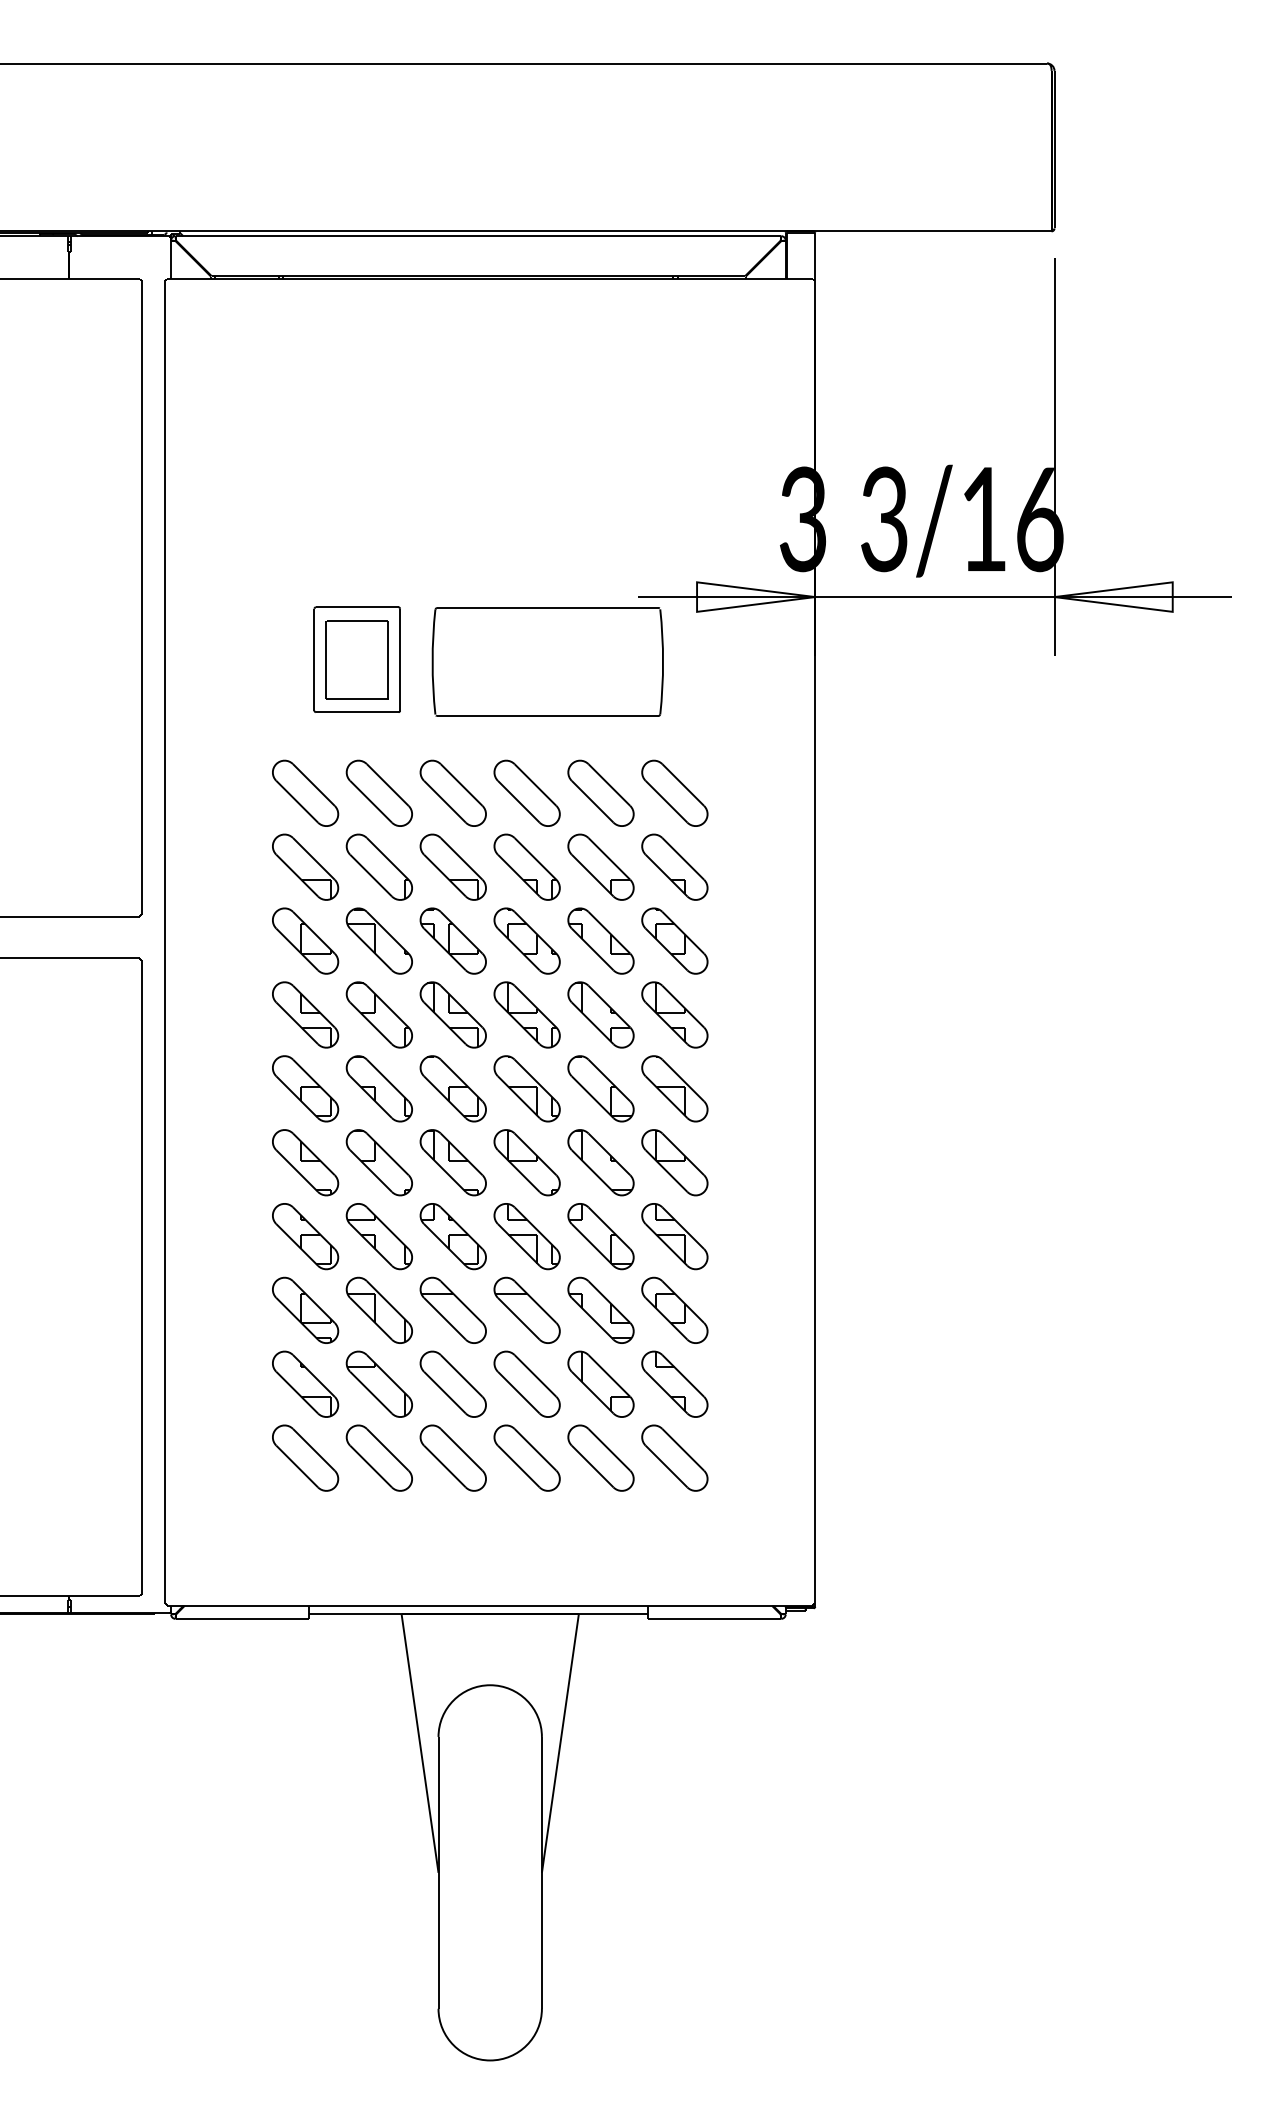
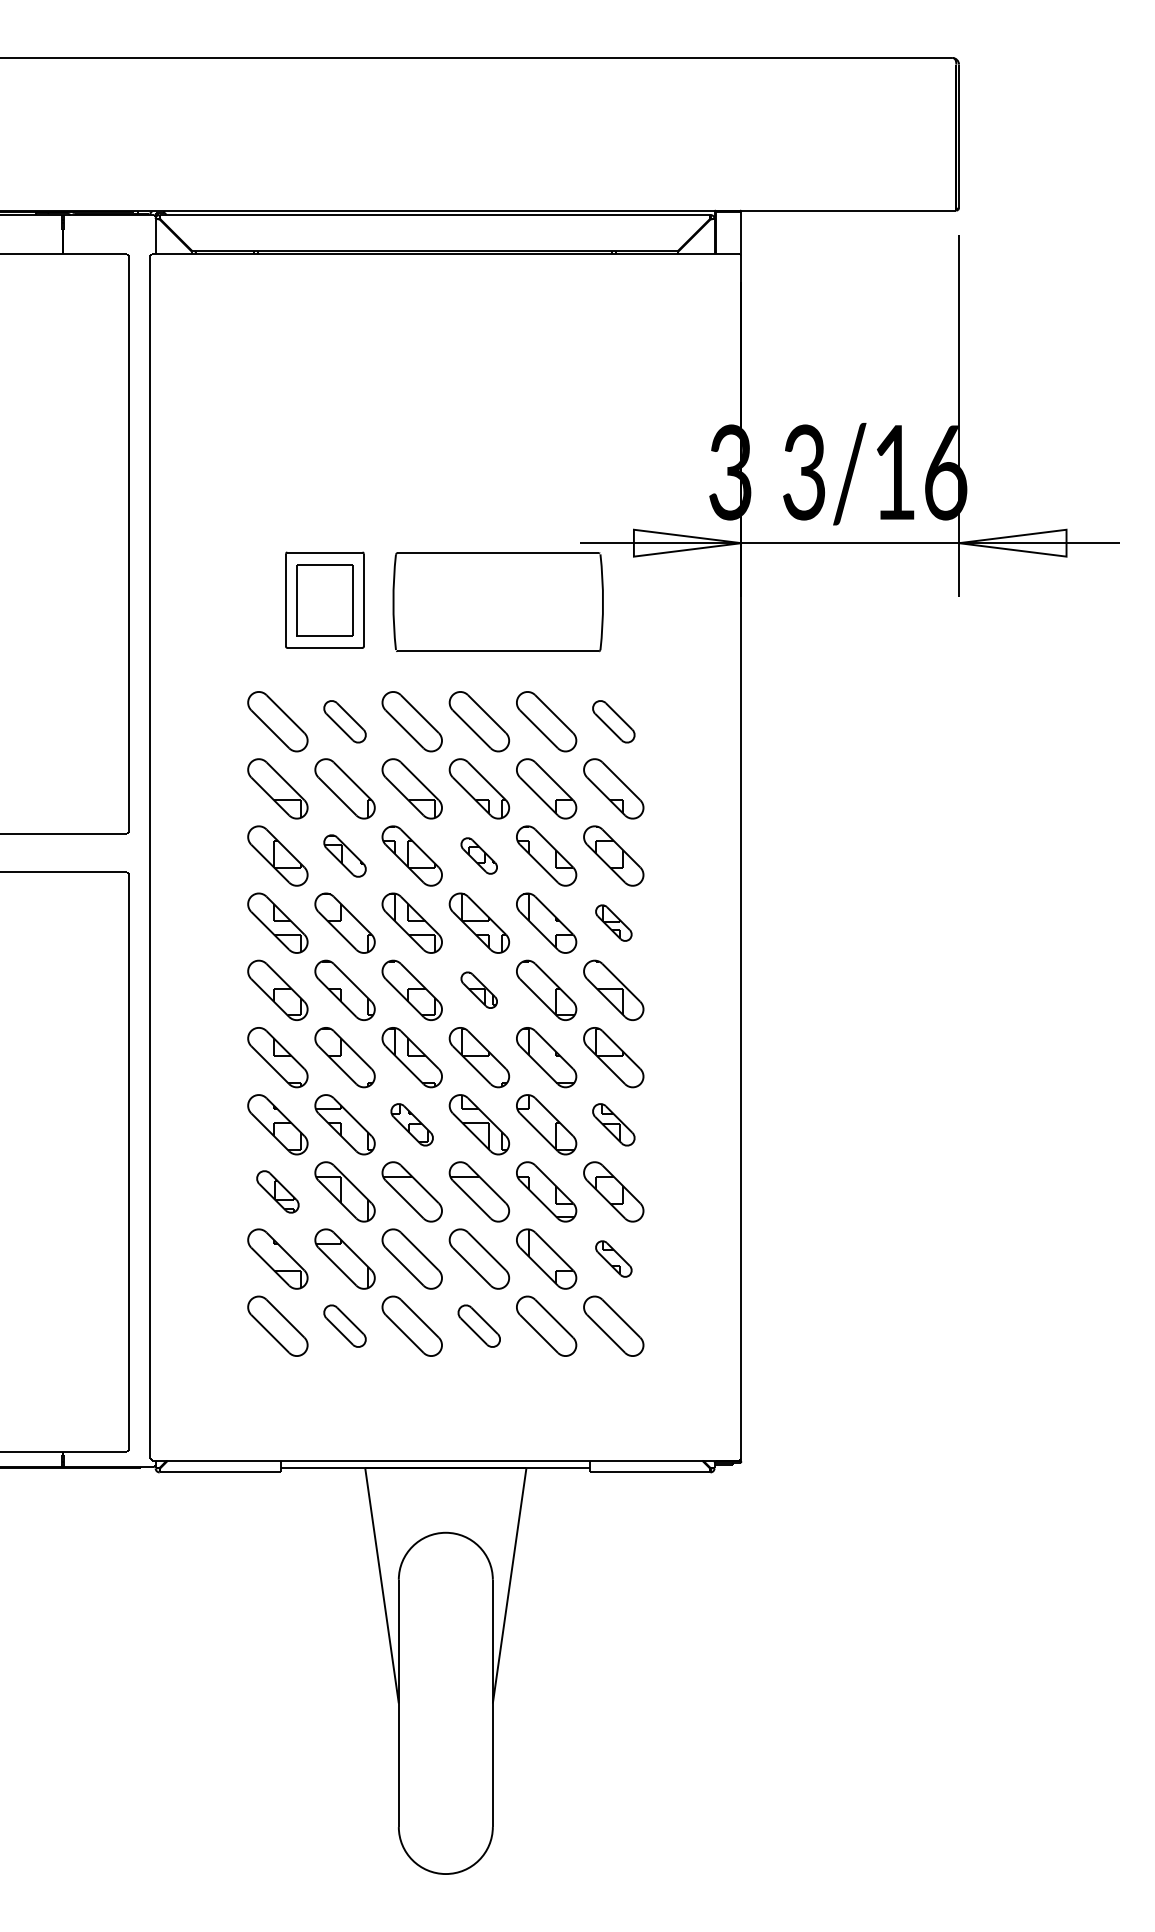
part: (378, 793) -> (344, 721), size x0.7
part: (674, 793) -> (613, 721), size x0.7
part: (378, 940) -> (344, 855), size x0.7
part: (526, 940) -> (478, 855), size x0.6
part: (674, 1014) -> (613, 922), size x0.6
part: (526, 1087) -> (478, 989), size x0.6
part: (452, 1236) -> (411, 1124), size x0.7
part: (674, 1236) -> (613, 1124), size x0.7
part: (305, 1309) -> (277, 1191), size x0.7
part: (674, 1383) -> (613, 1258), size x0.6
part: (378, 1457) -> (344, 1325), size x0.7
part: (526, 1457) -> (478, 1325), size x0.7

